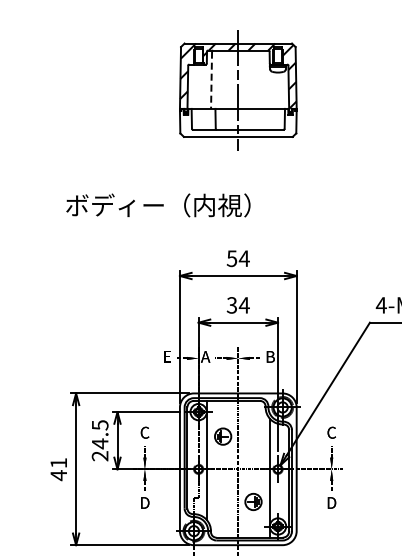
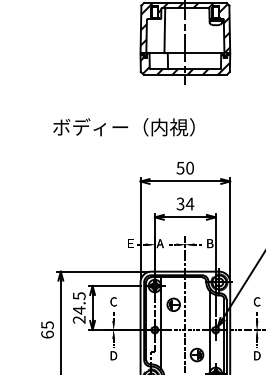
line: (211, 80) -> (164, 31), dashed -> solid
hatch: (238, 122) -> (185, 63), added
text: (243, 258) -> (189, 168), 54 -> 50
text: (58, 469) -> (47, 330), 41 -> 65

